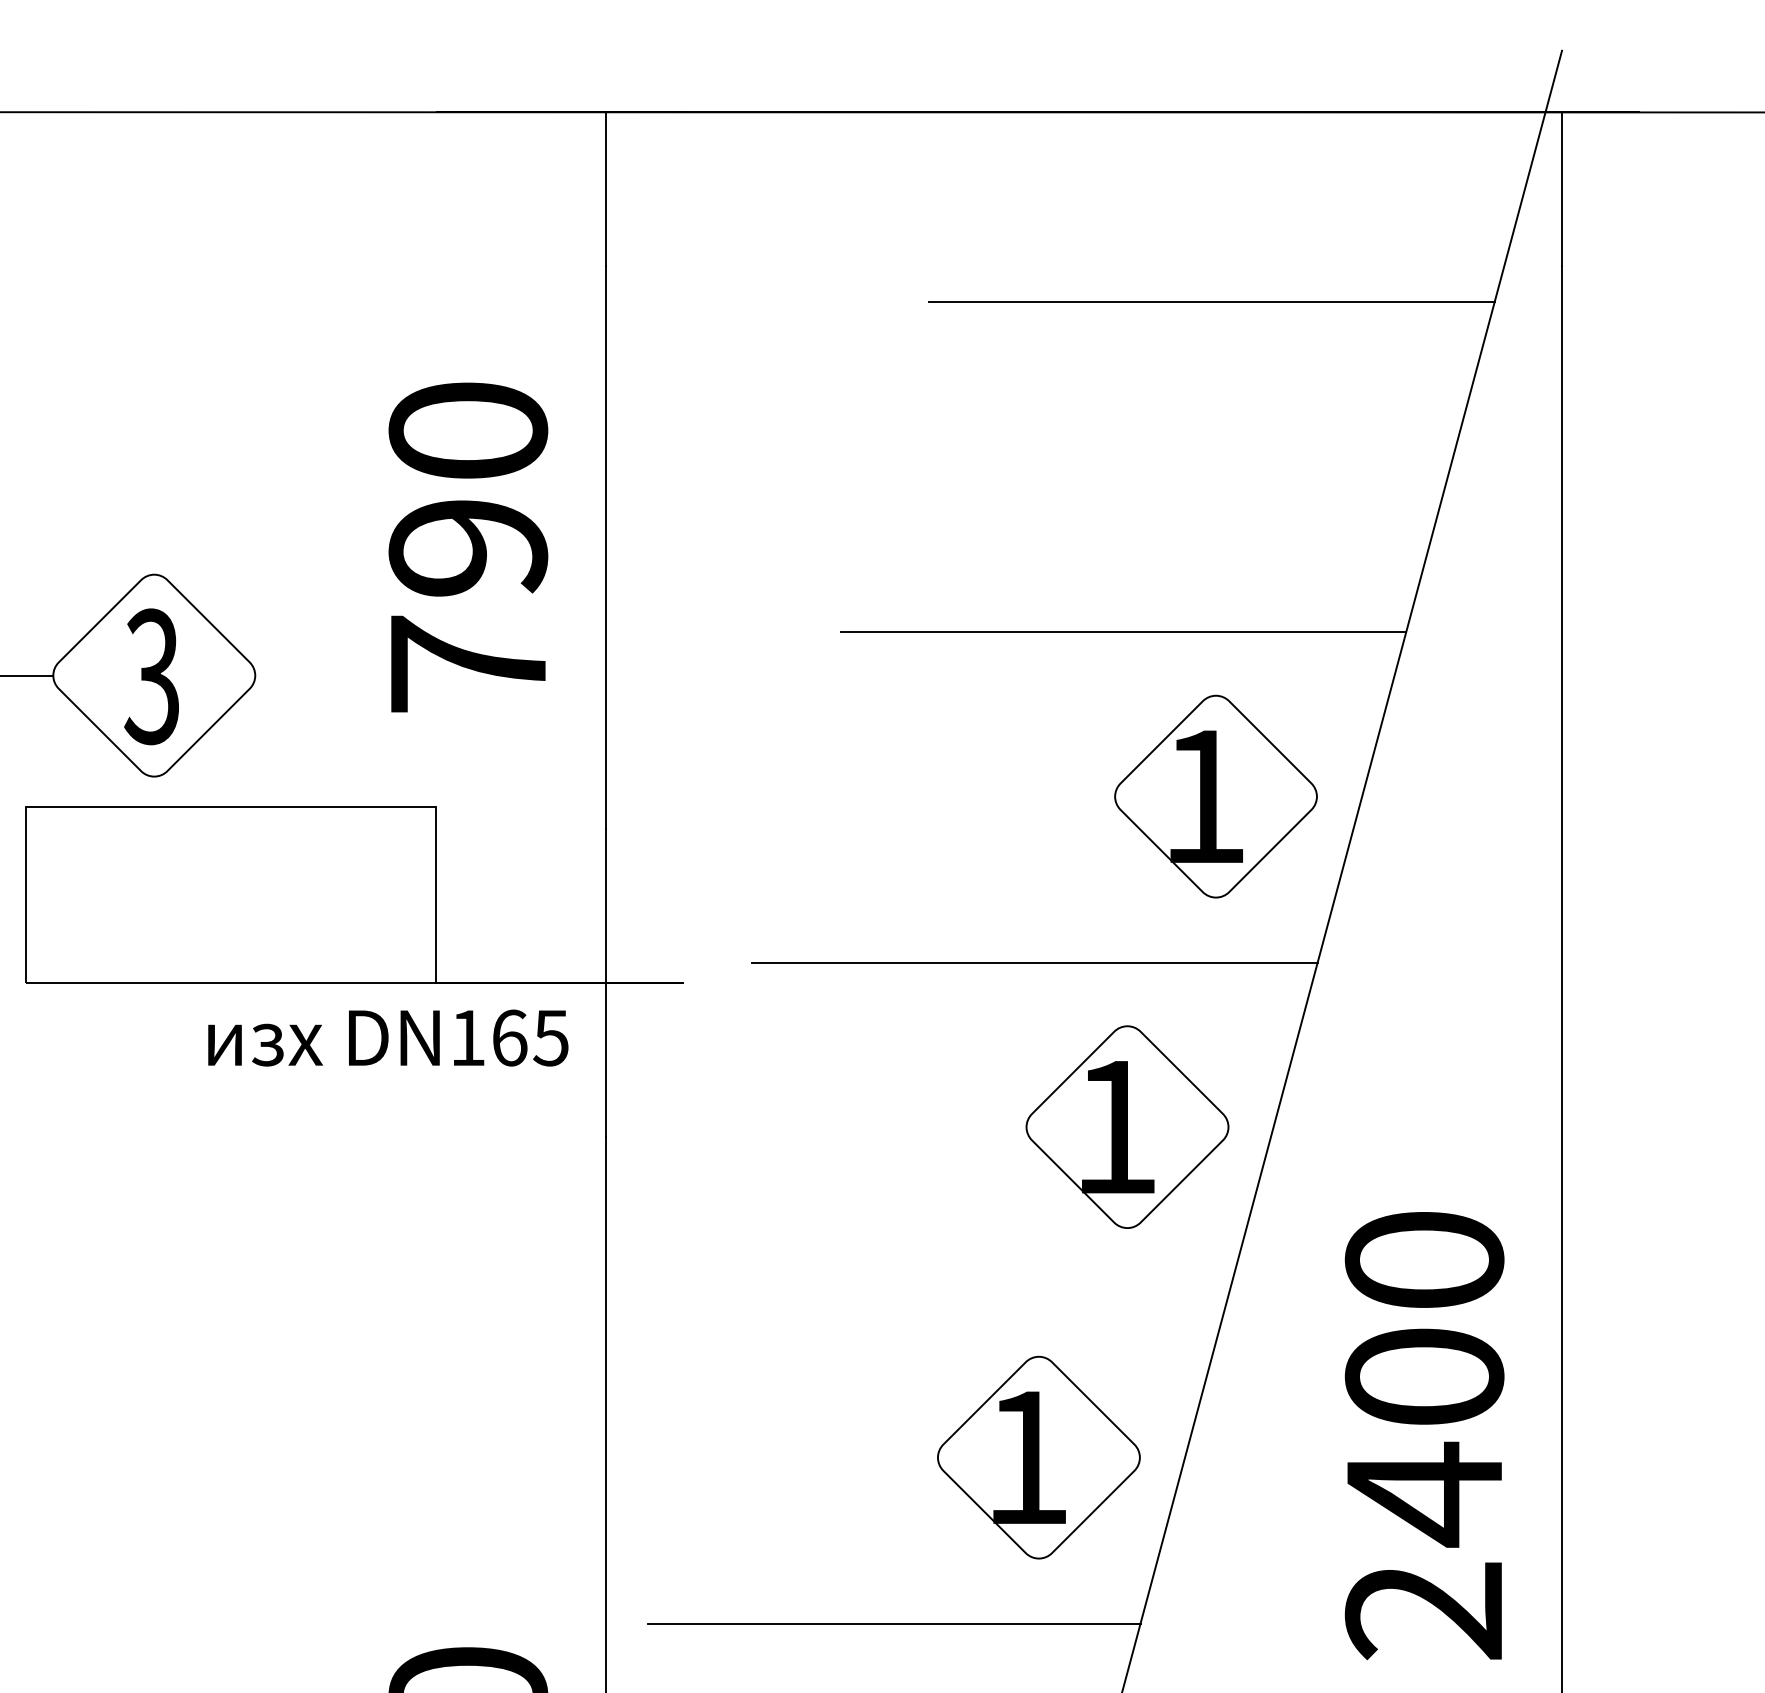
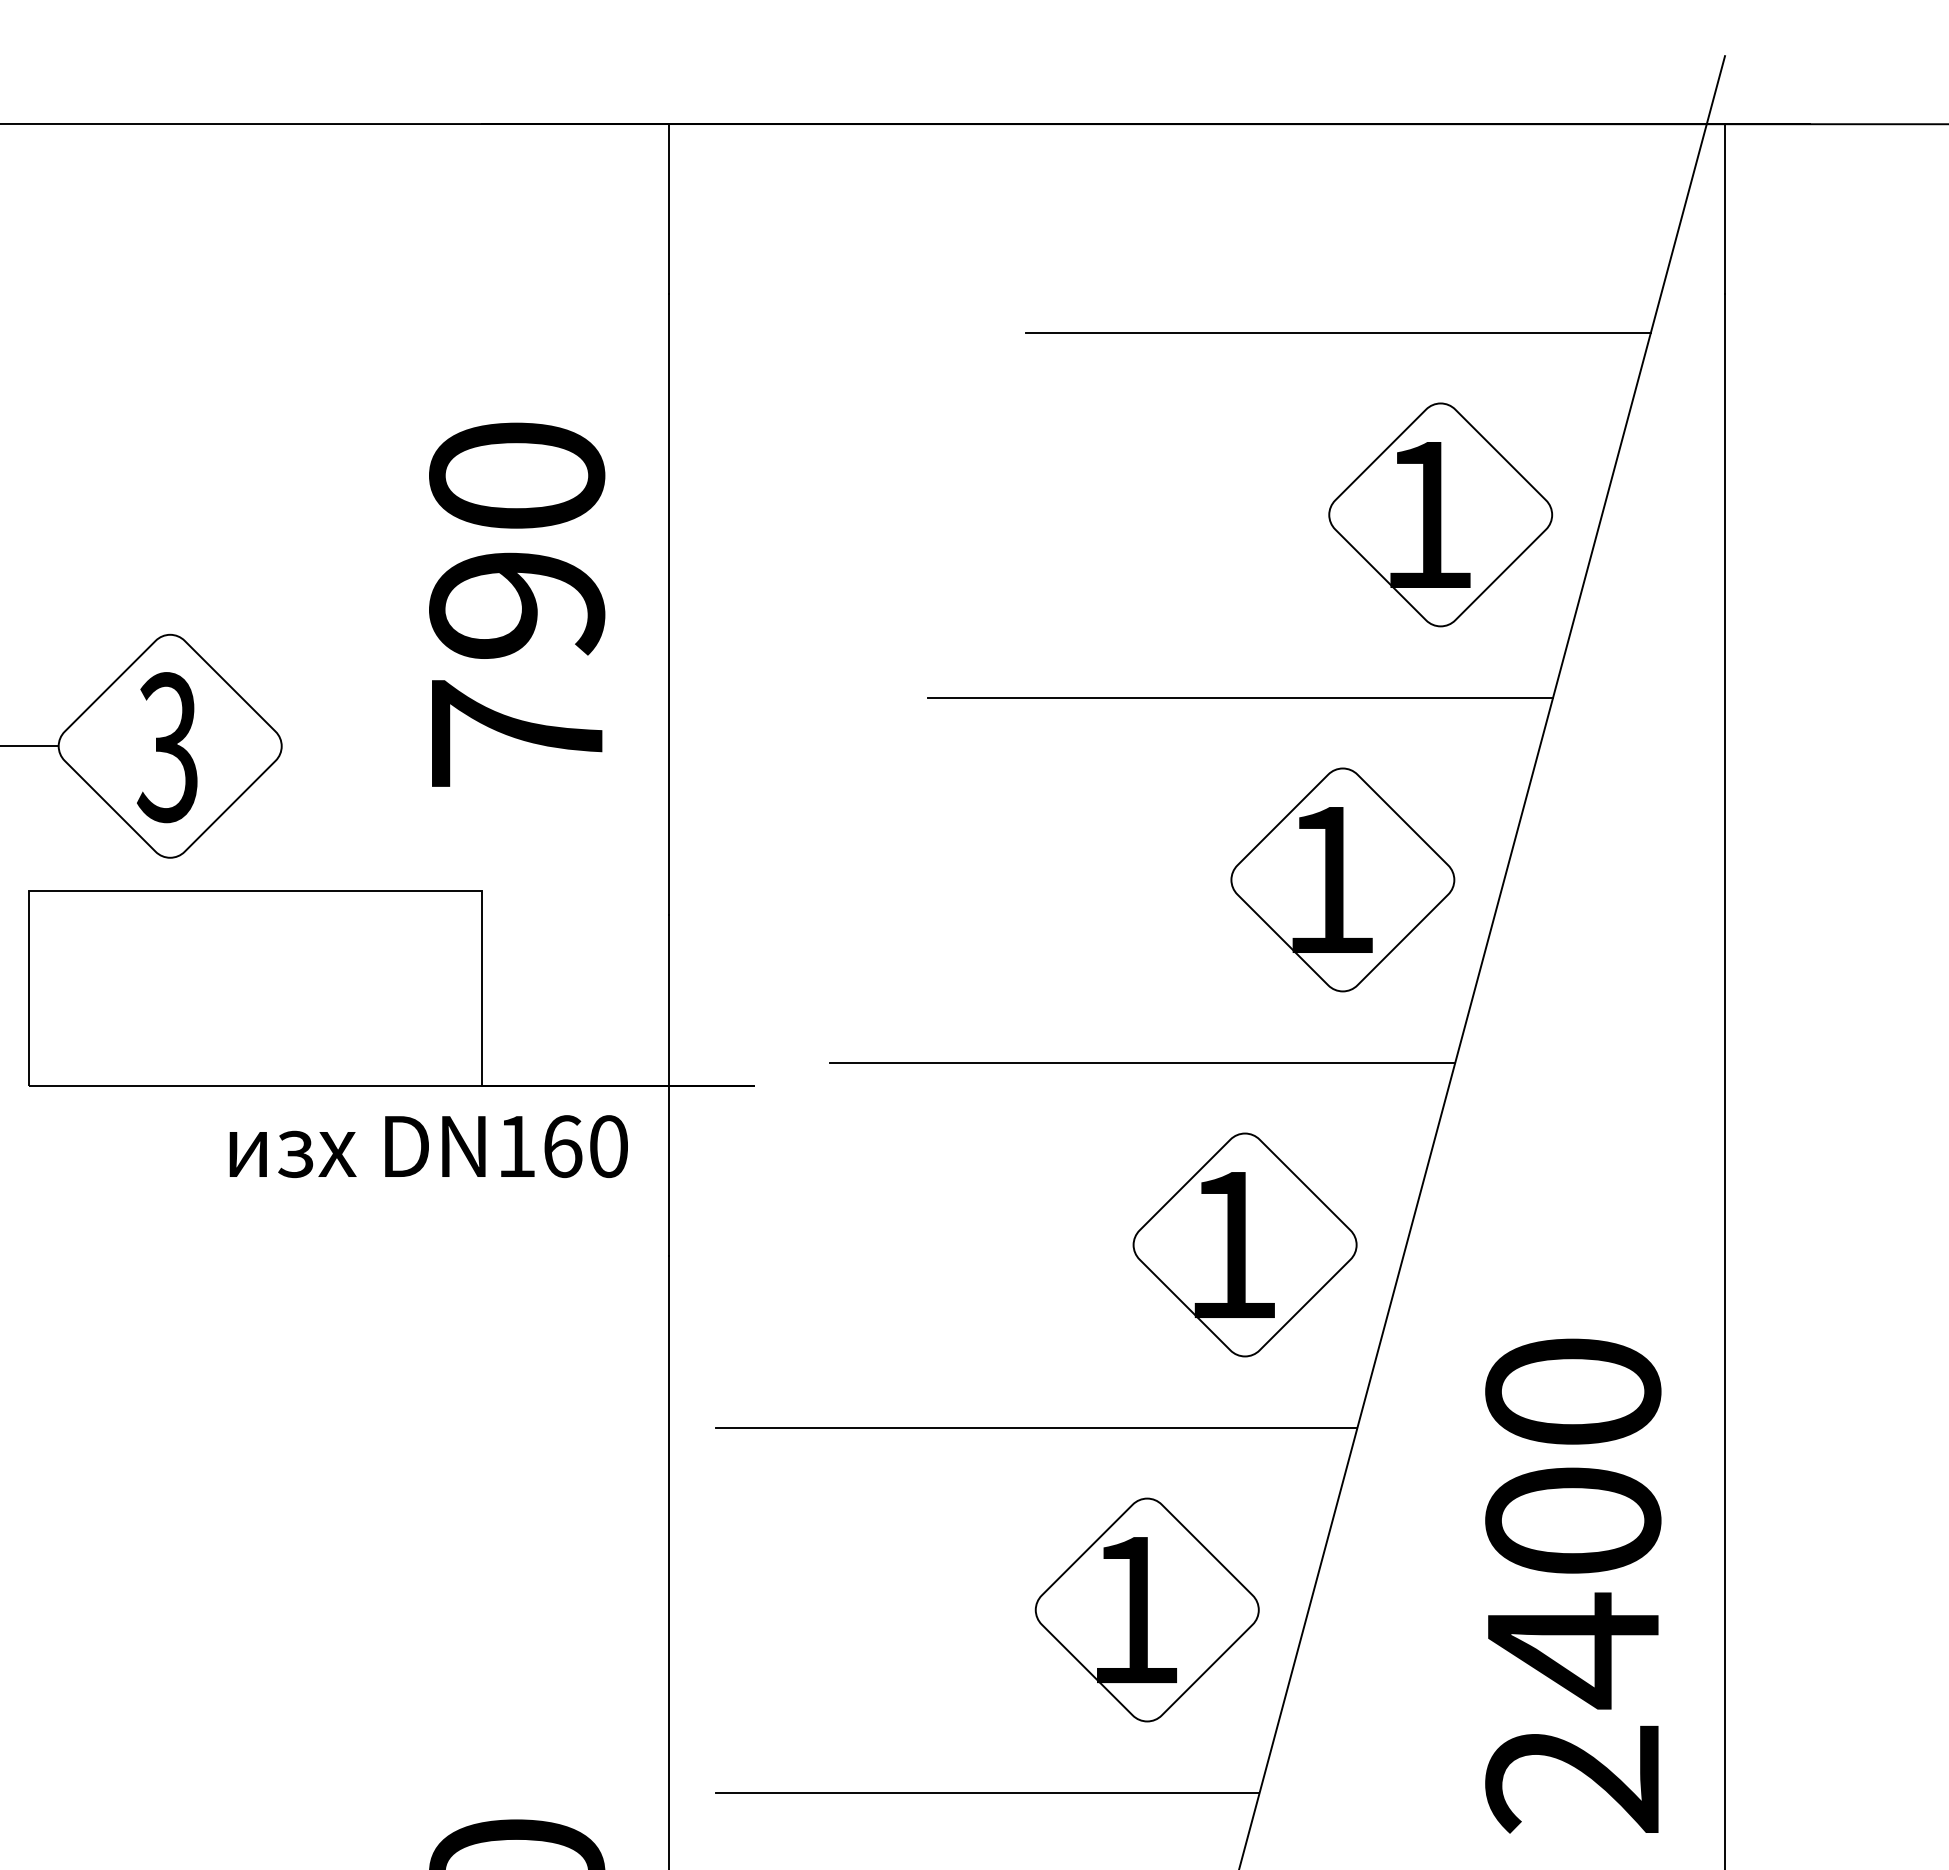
part: (1304, 465) -> (1440, 514), added
text: (550, 1037) -> (607, 1146), DN165 -> DN160
line: (938, 1293) -> (1036, 1428), added

